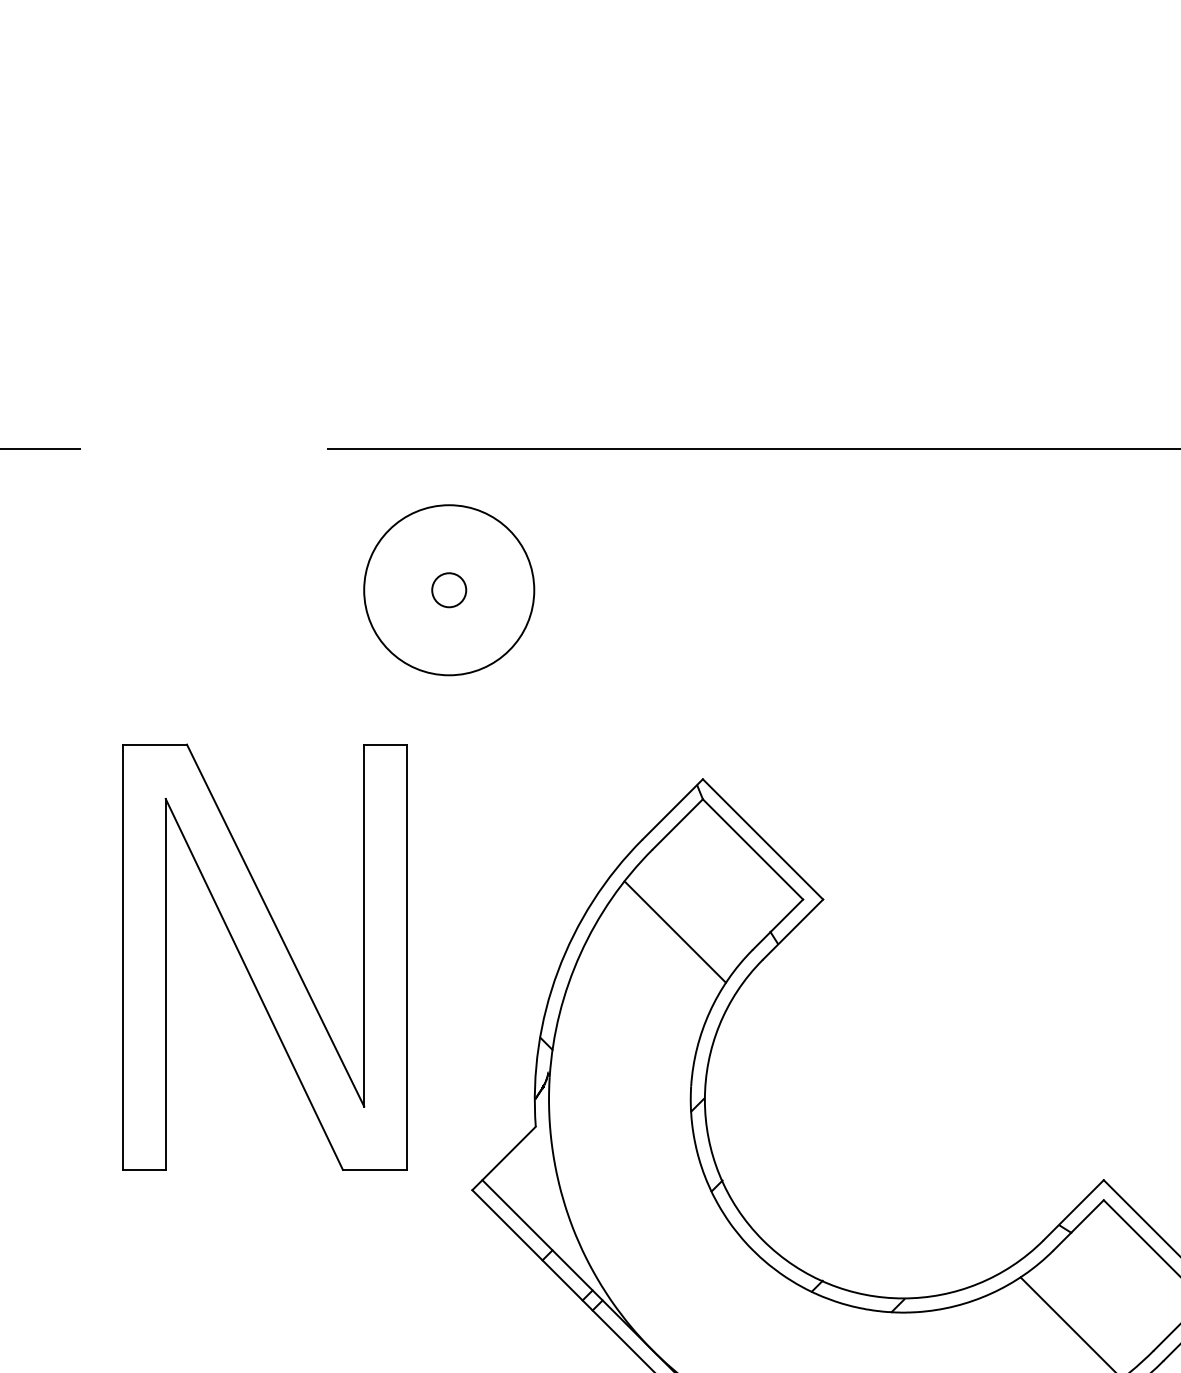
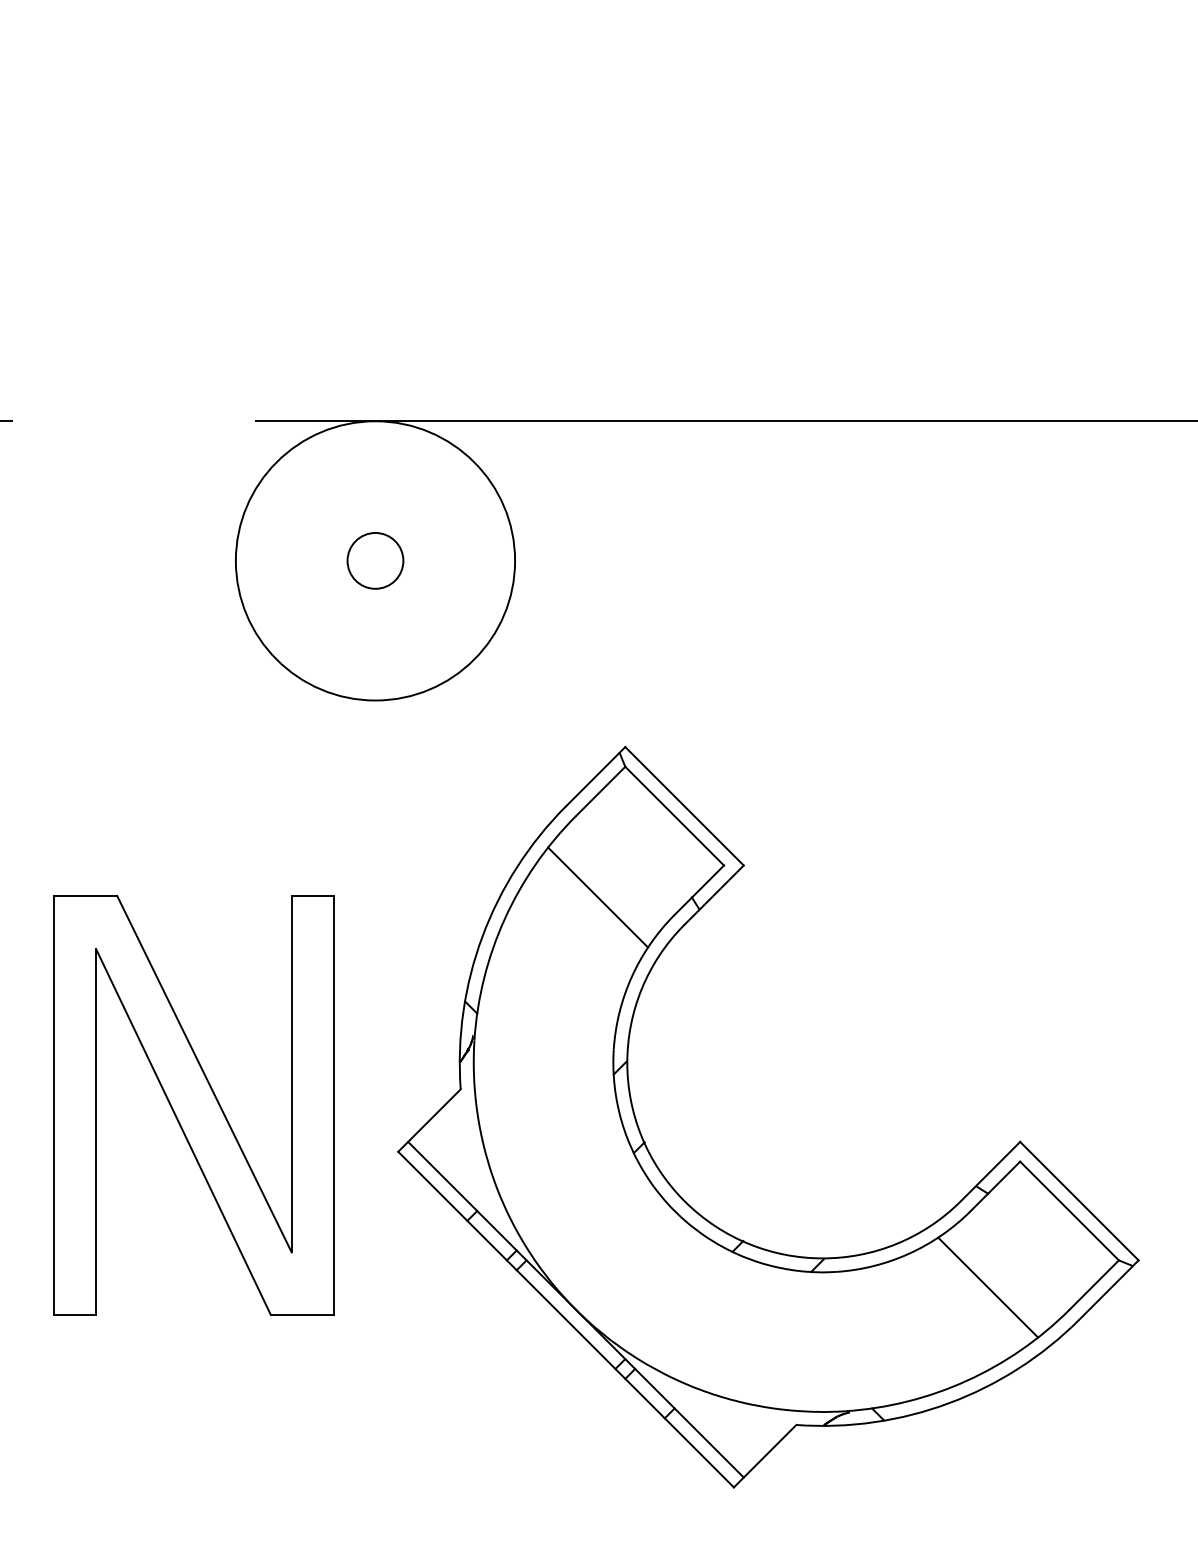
circle: (449, 589) -> (375, 560), size x1.67
circle: (449, 589) -> (375, 560), size x1.67
part: (264, 956) -> (193, 1104), moved

